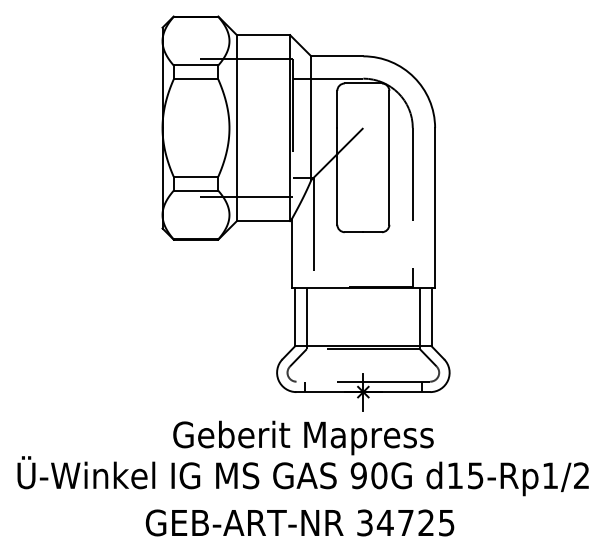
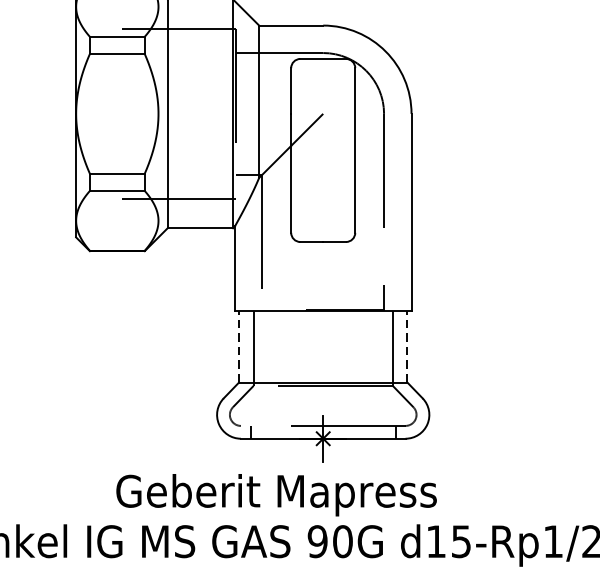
line: (294, 316) -> (238, 345), solid -> dashed
line: (431, 316) -> (407, 345), solid -> dashed
text: (303, 437) -> (276, 494), moved

